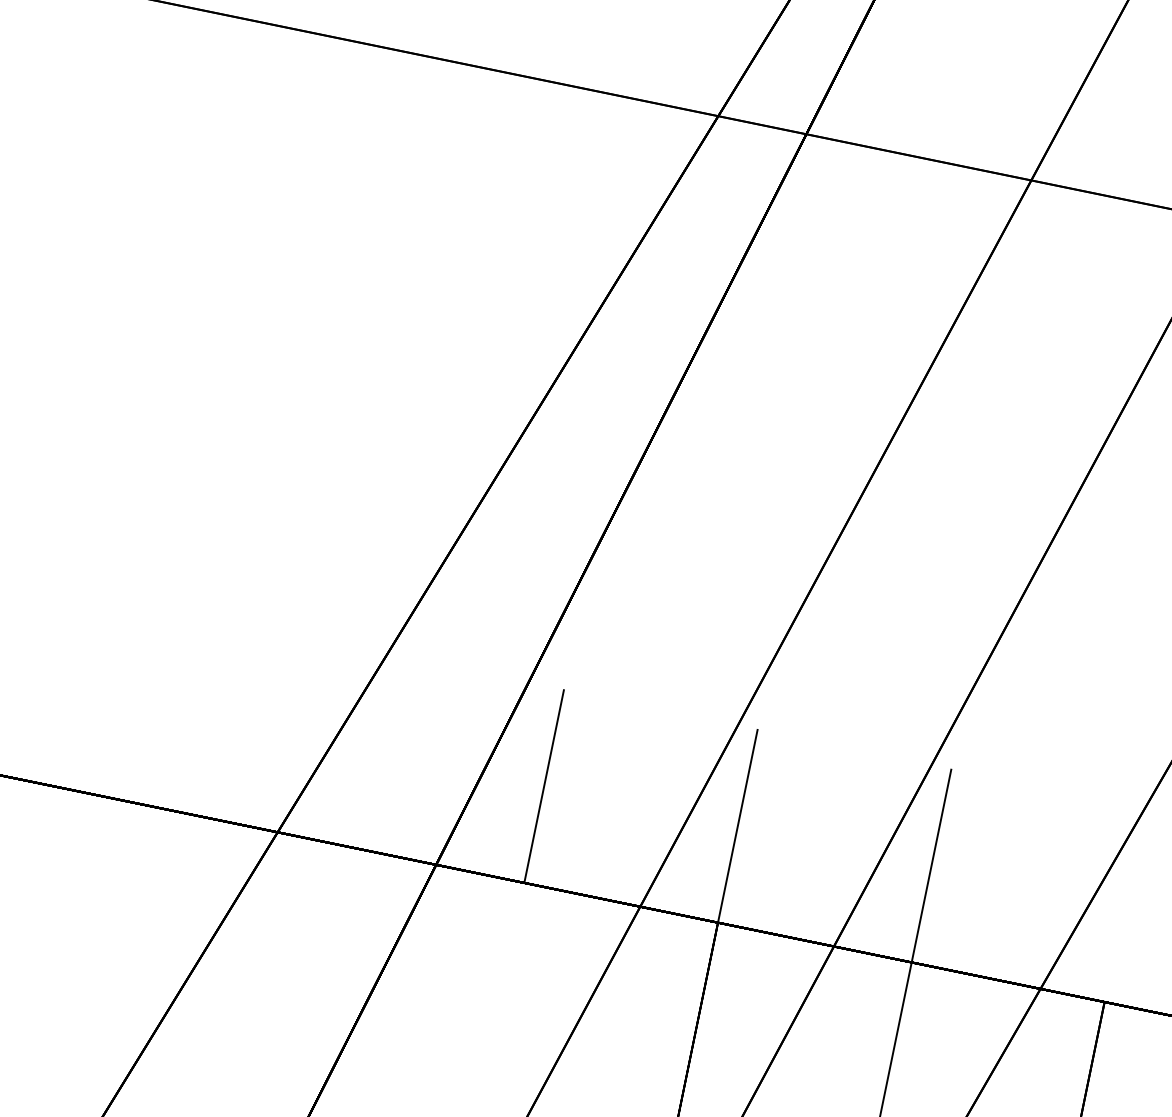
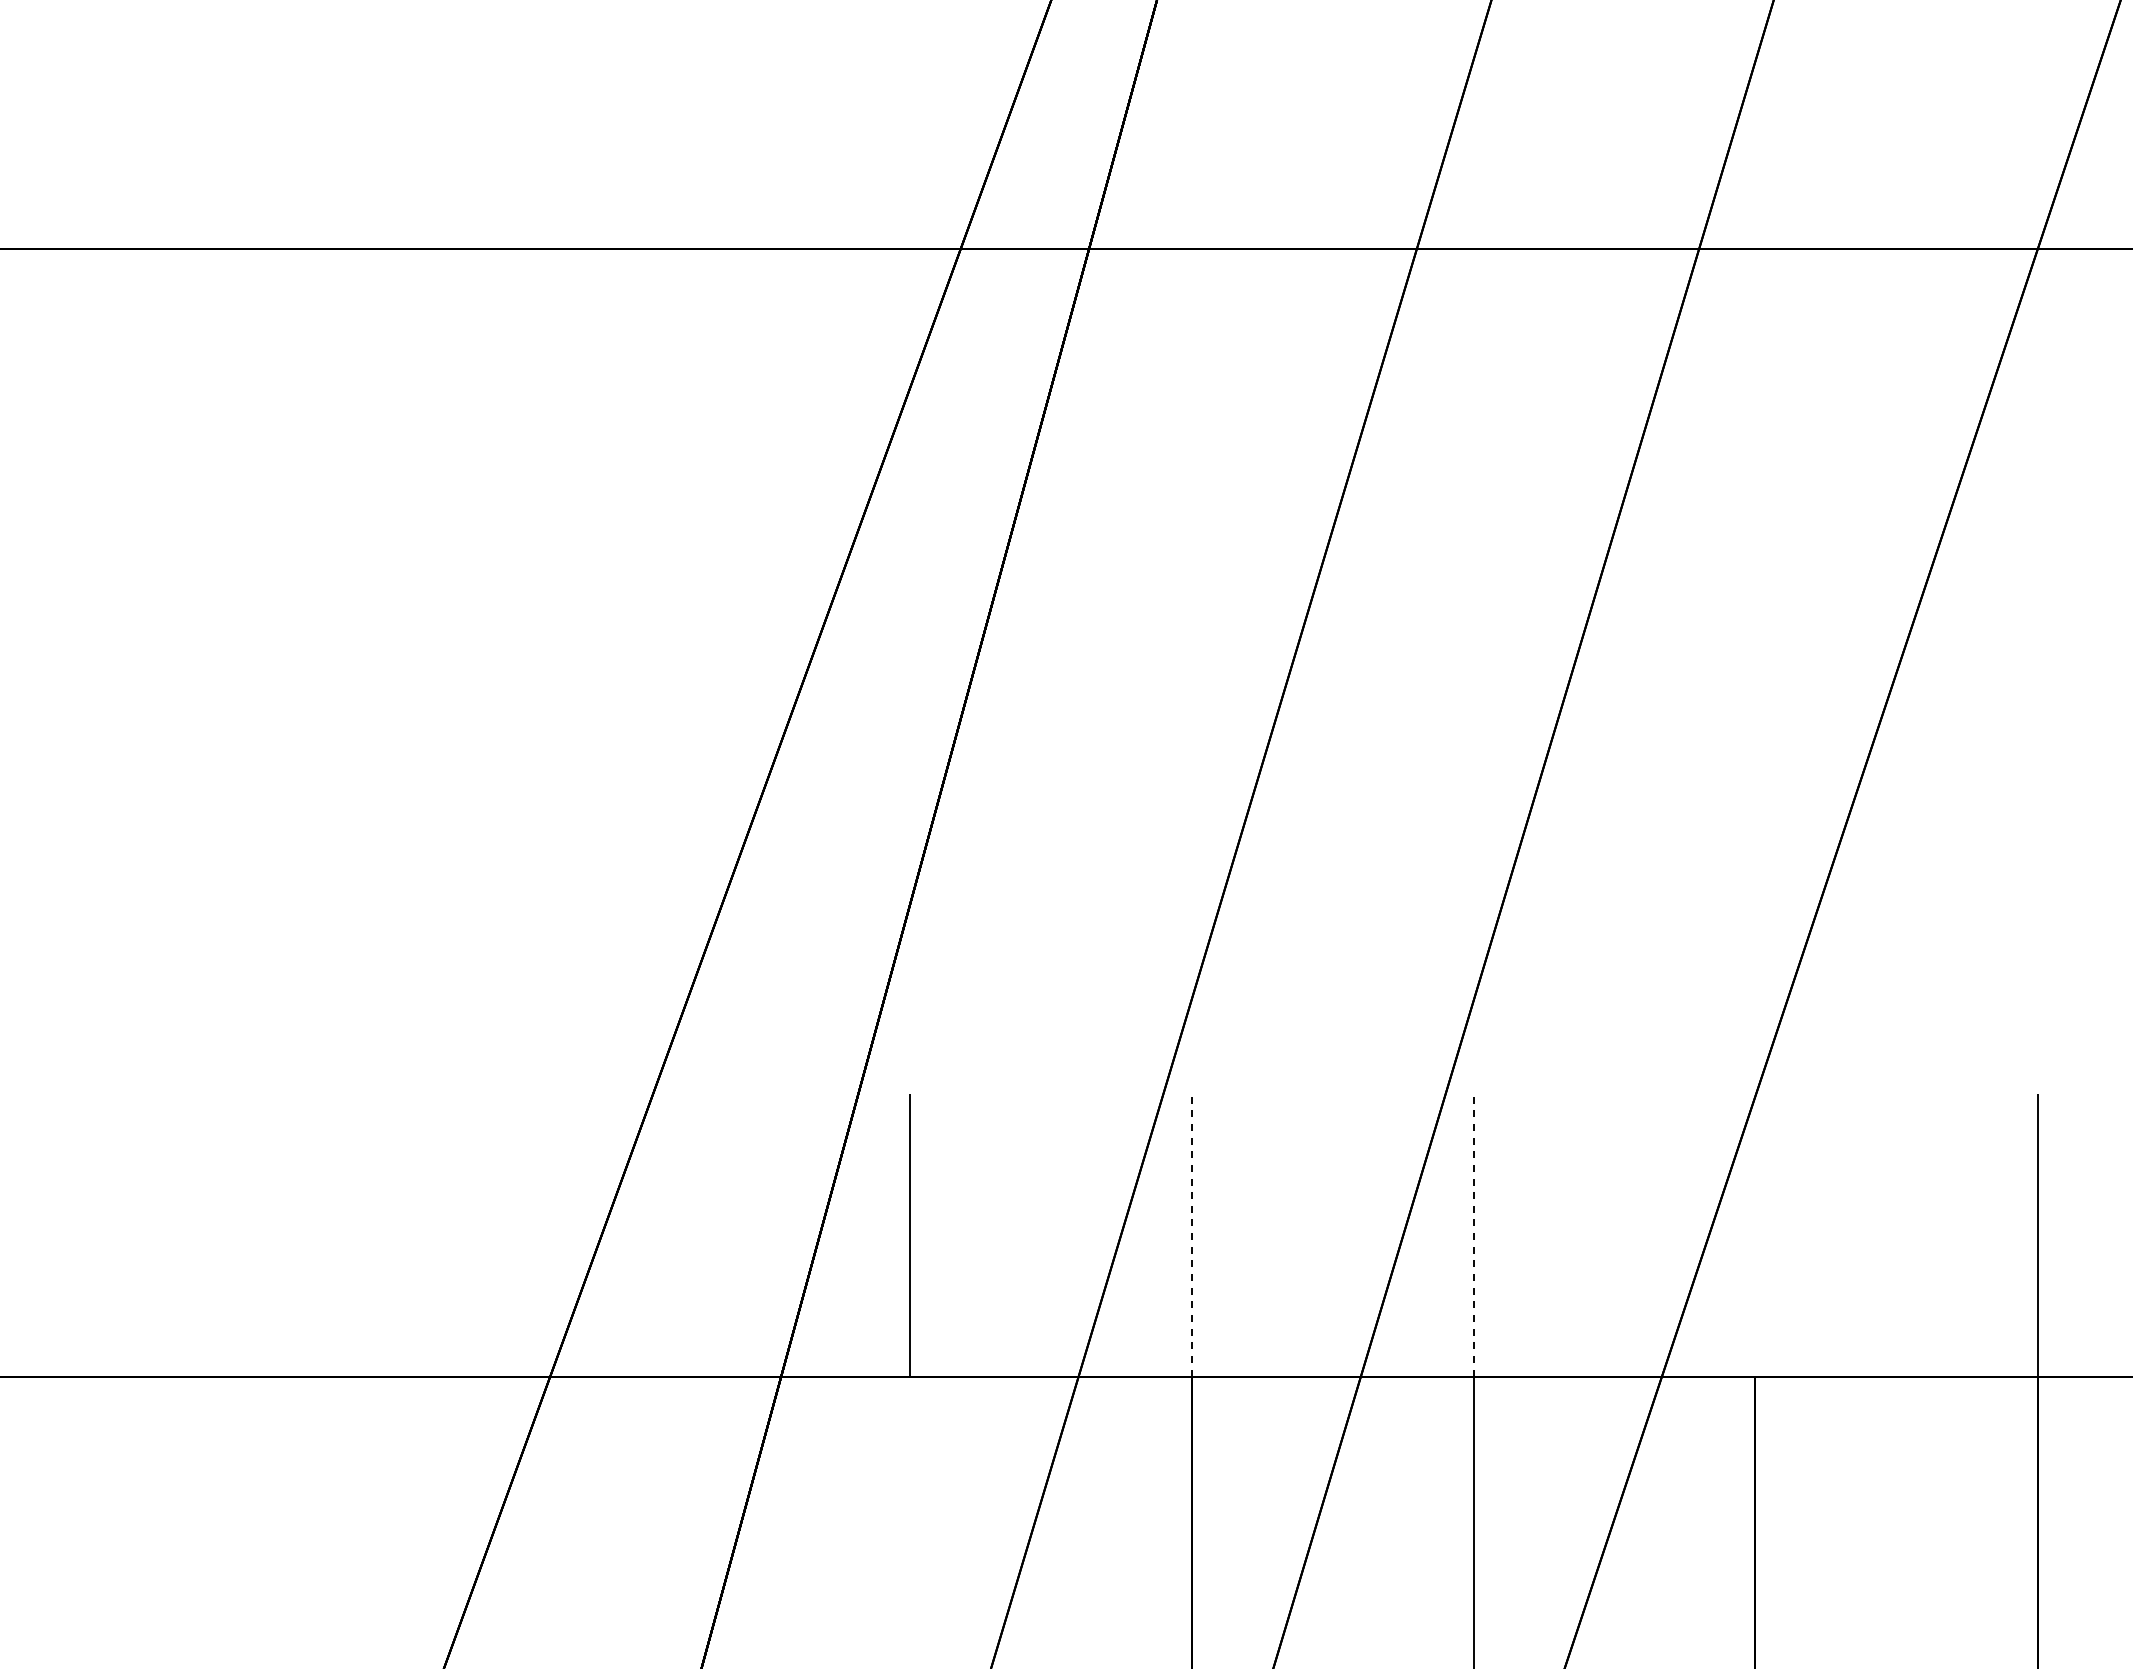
line: (737, 825) -> (1191, 1235), solid -> dashed
line: (931, 865) -> (1474, 1235), solid -> dashed

